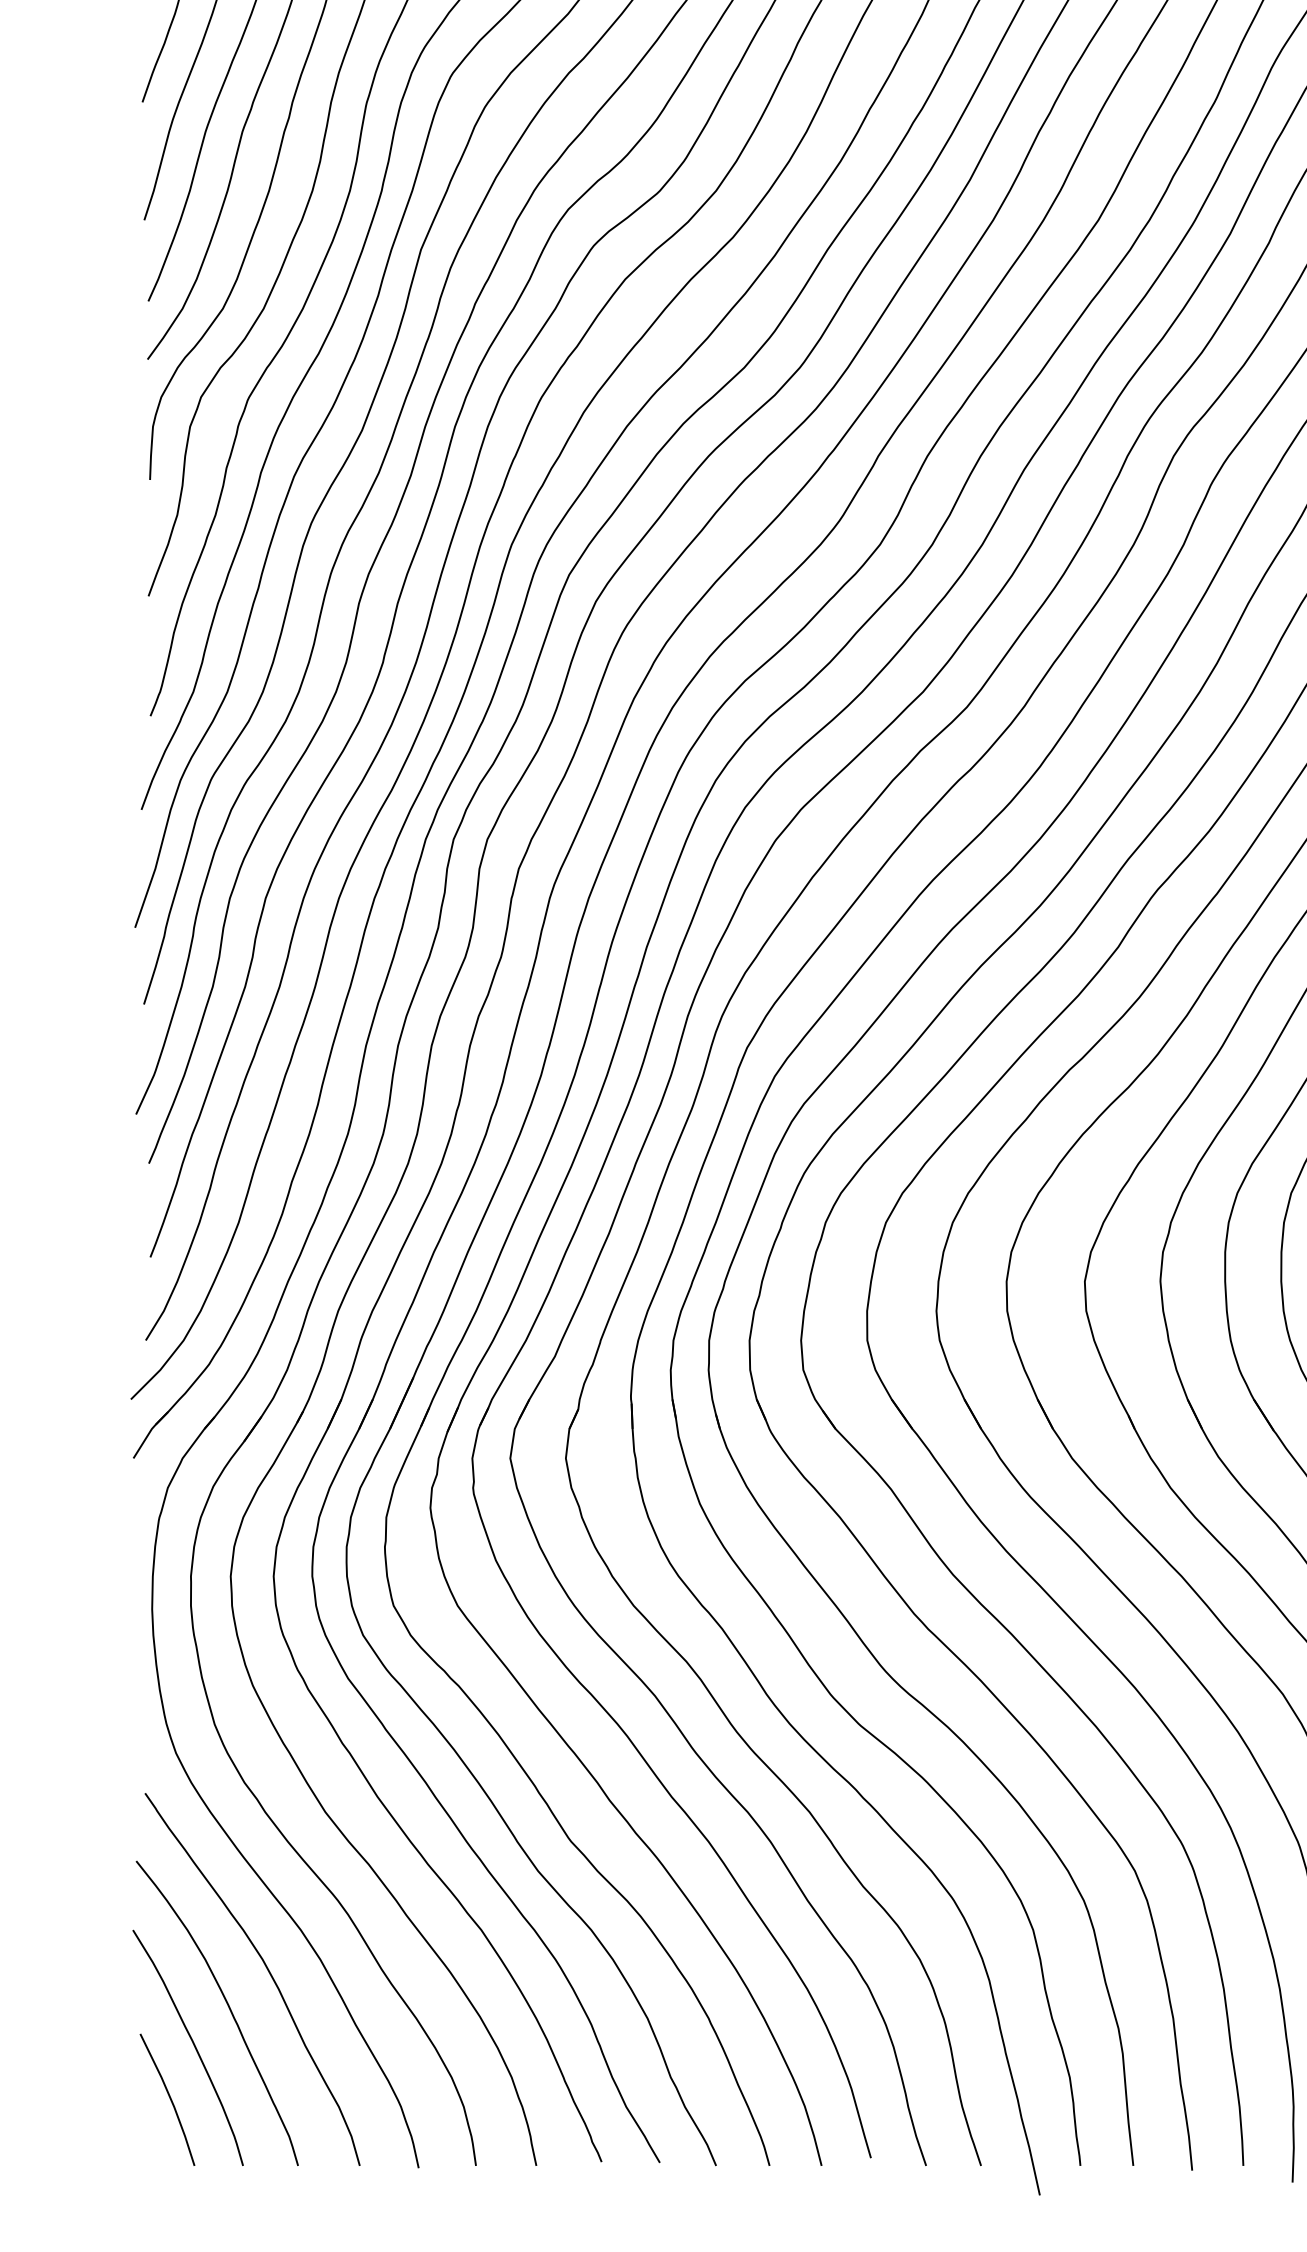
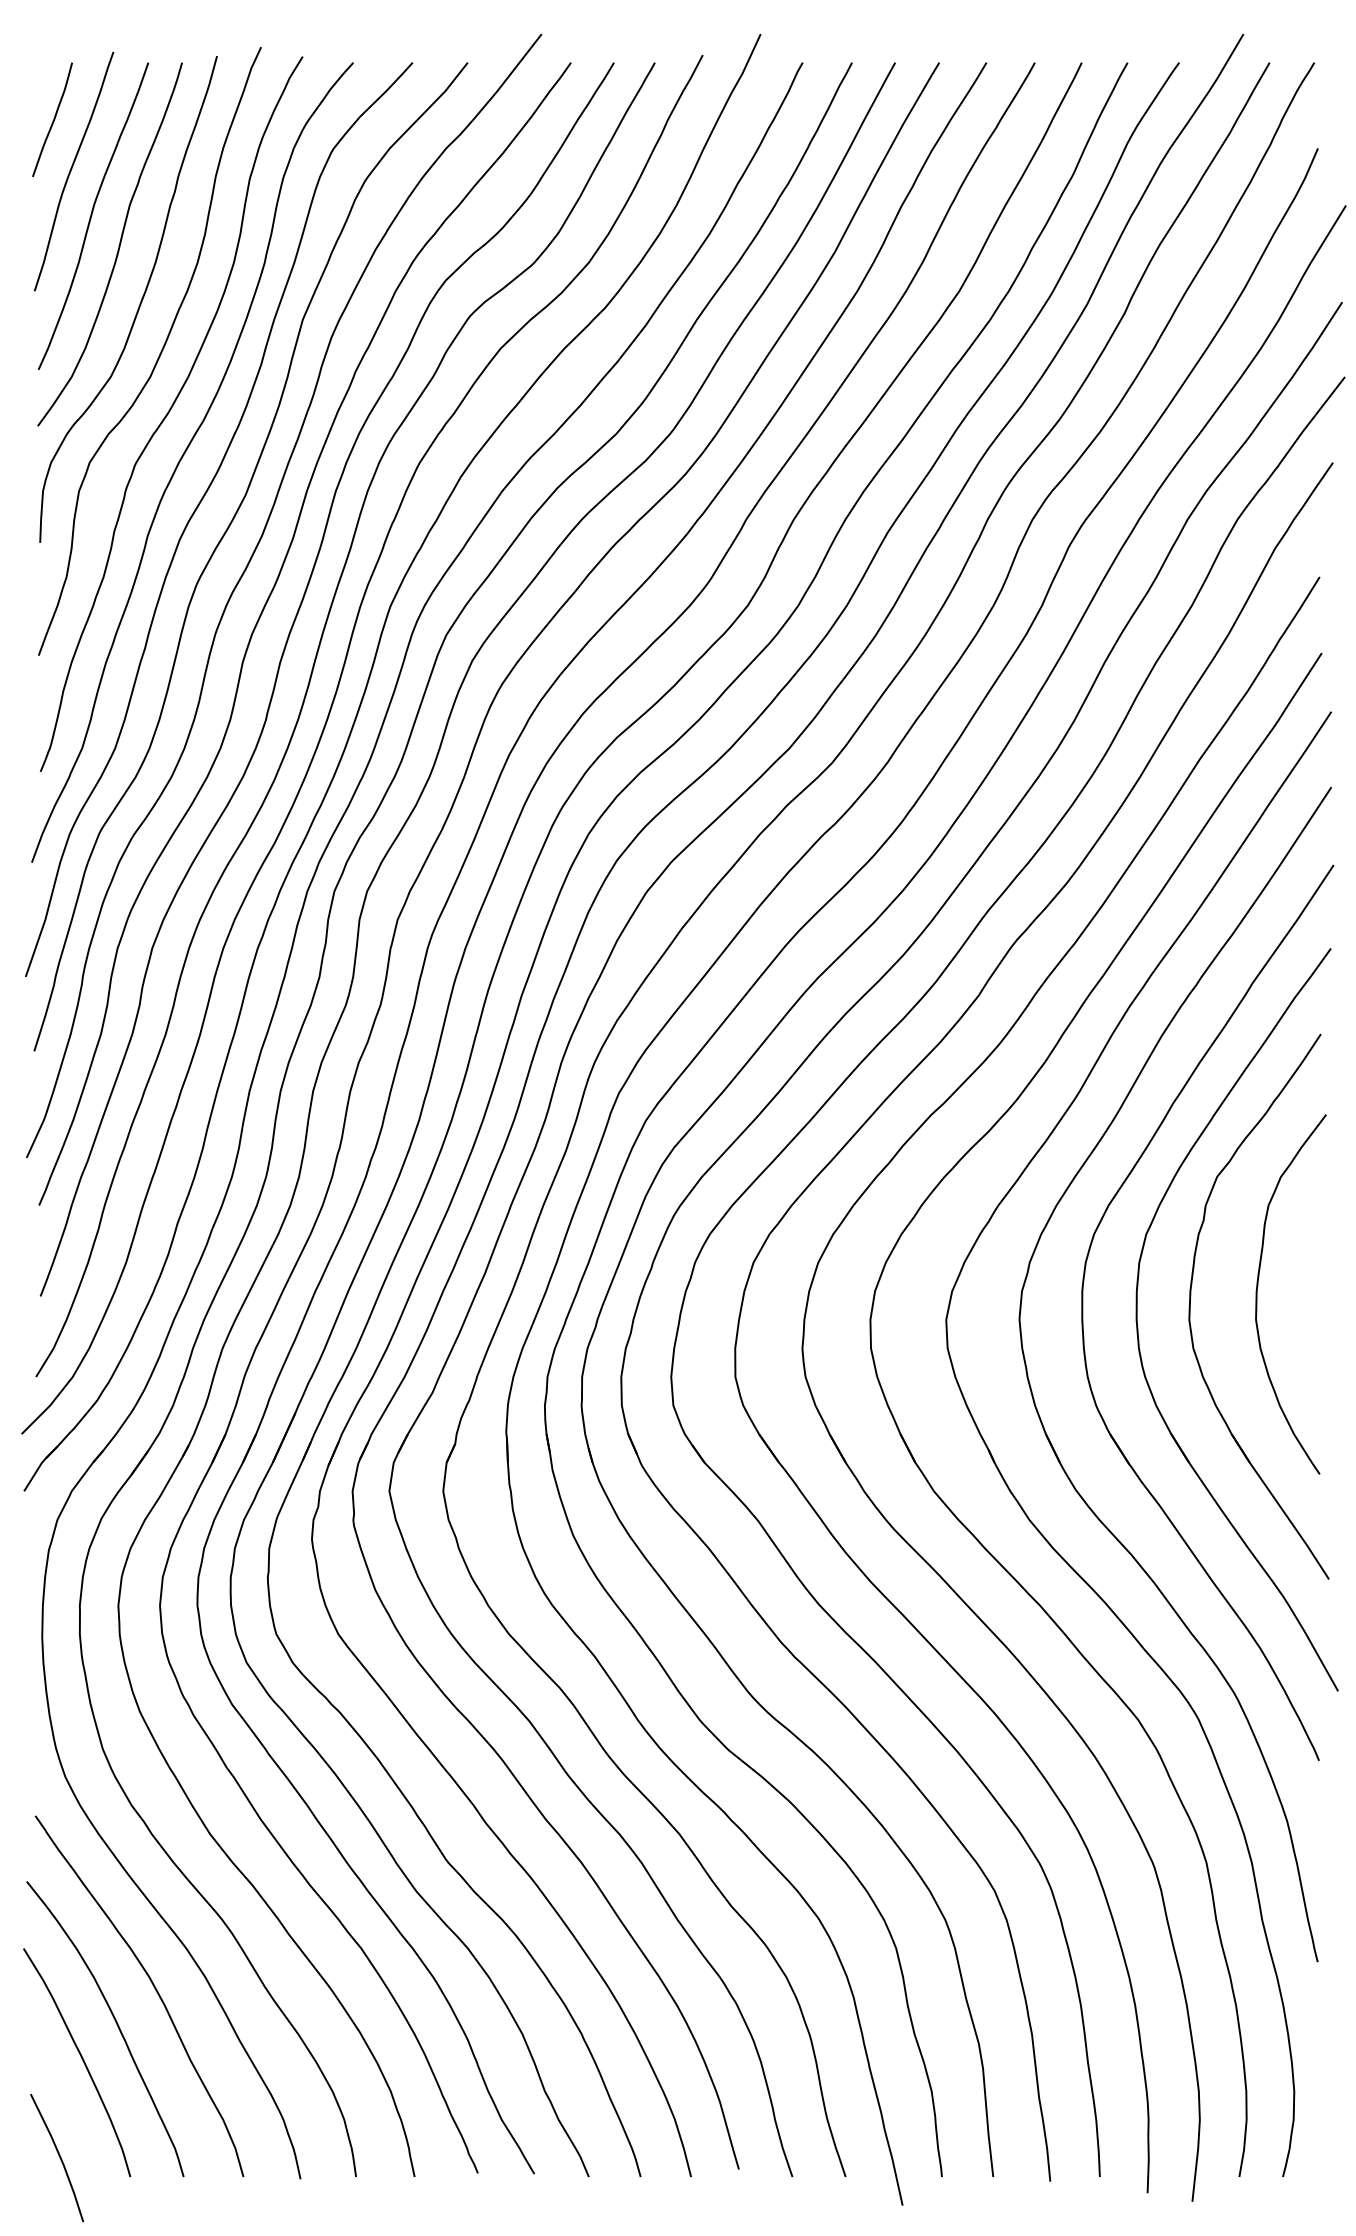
line: (169, 2100) -> (59, 2158), moved

